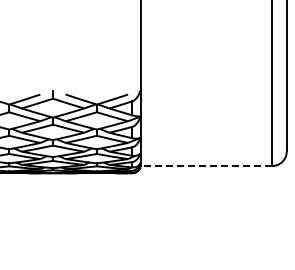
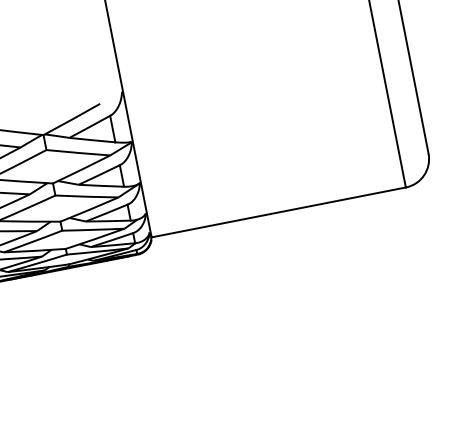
line: (206, 166) -> (279, 213), dashed -> solid

